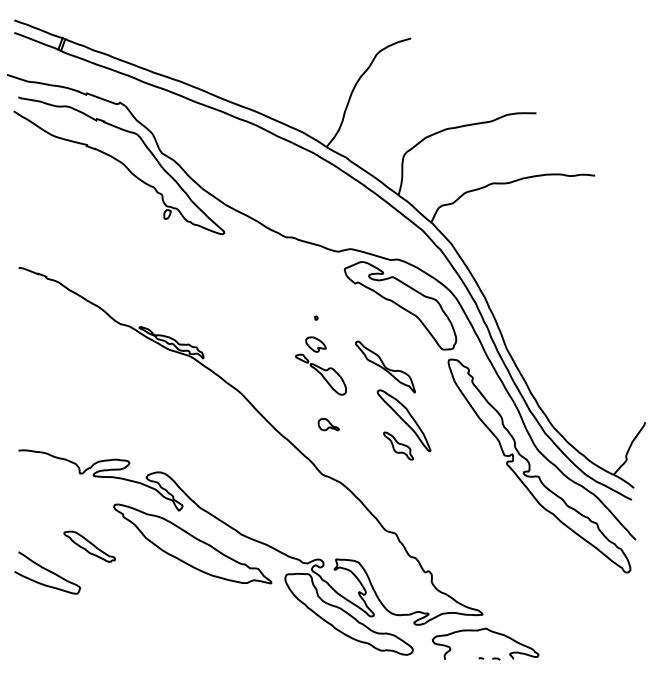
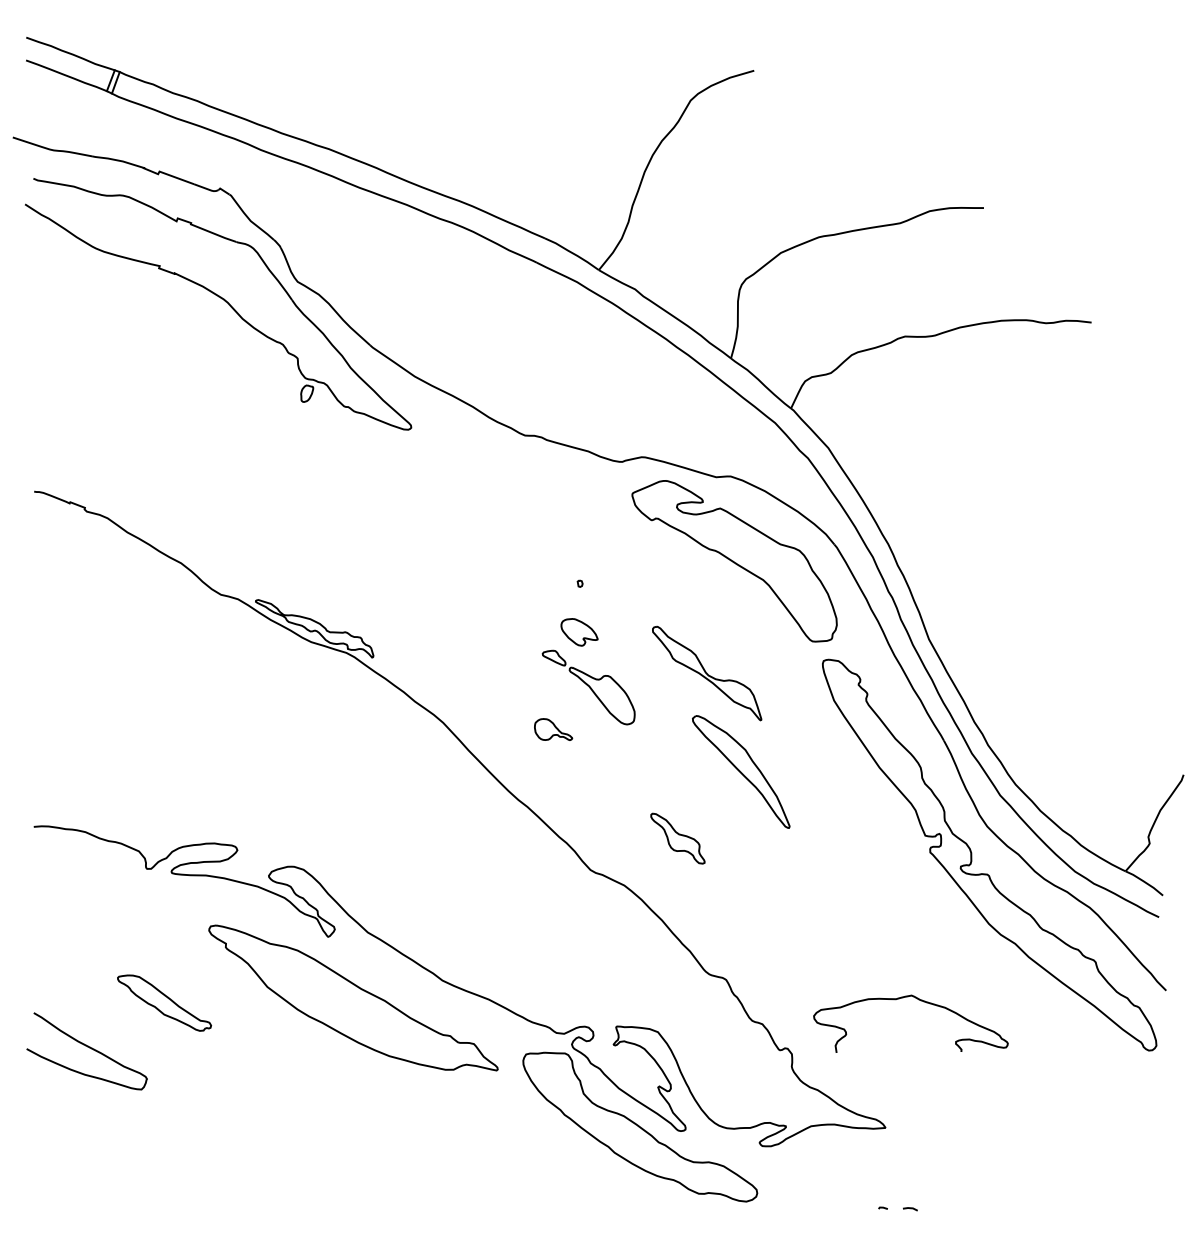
part: (328, 424) -> (552, 729), moved
part: (398, 445) -> (677, 837), moved
curve: (491, 632) -> (921, 1002), moved

